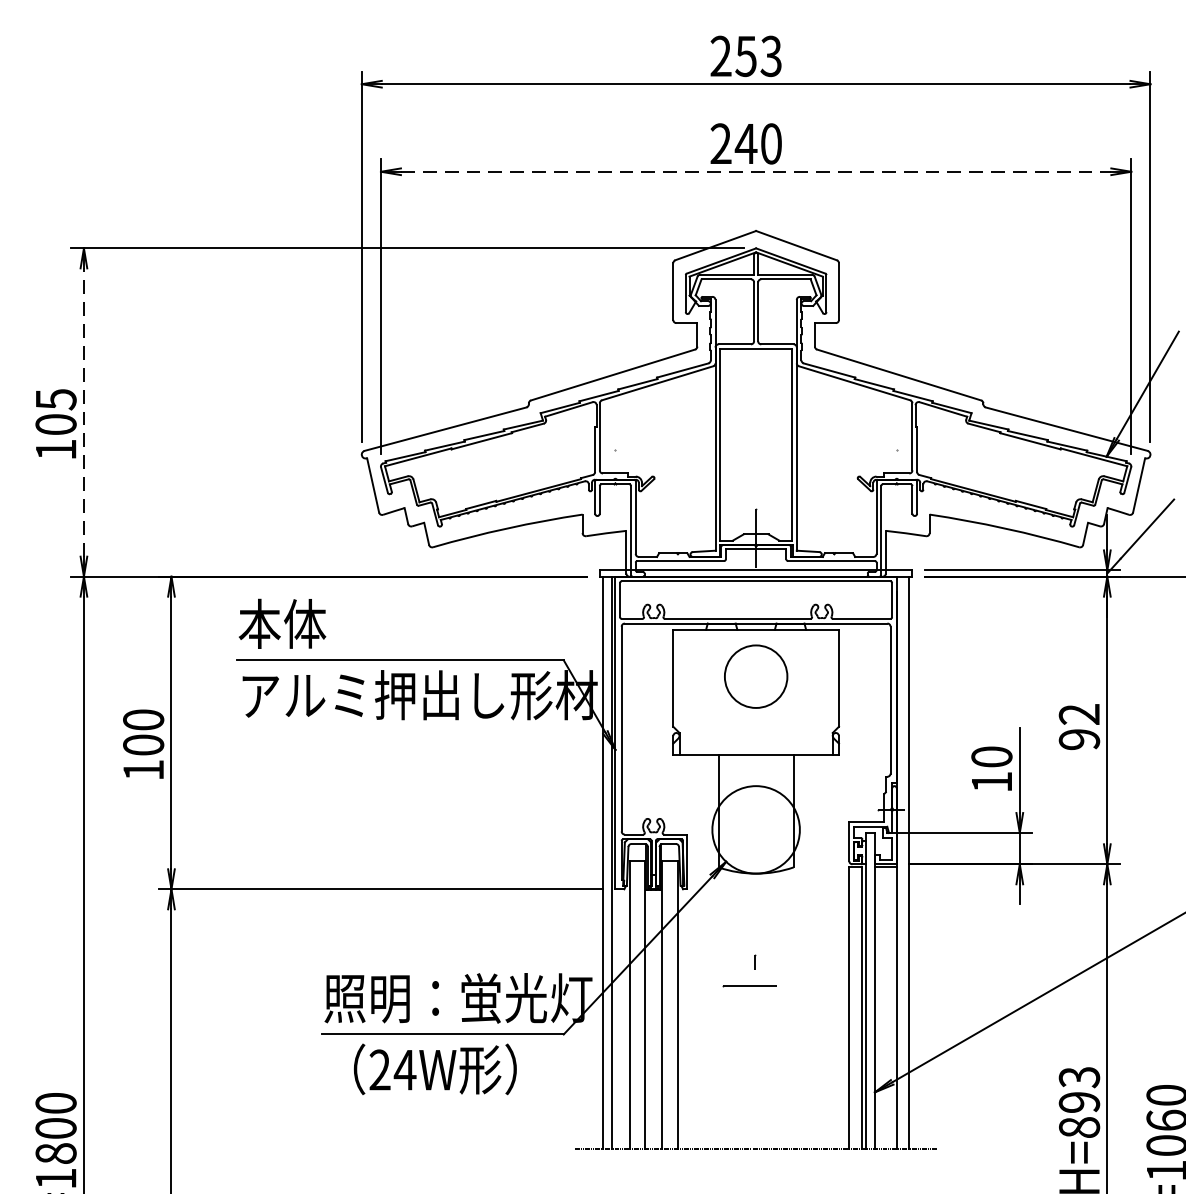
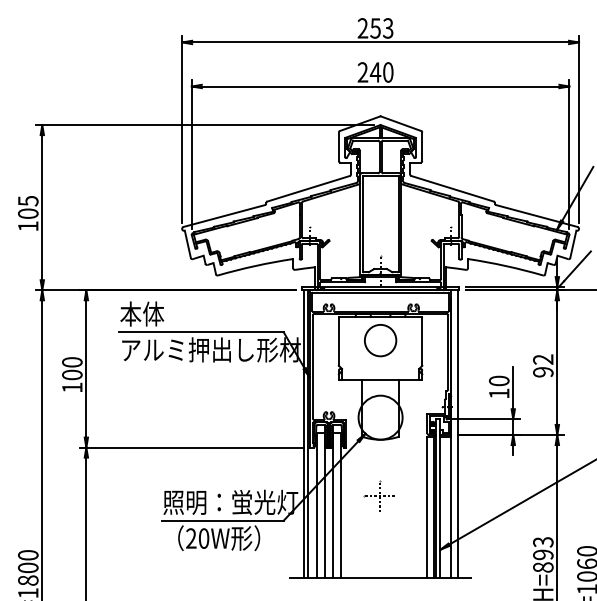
line: (755, 171) -> (380, 86), dashed -> solid
line: (84, 412) -> (42, 207), dashed -> solid
text: (404, 1069) -> (203, 538), 24W -> 20W

